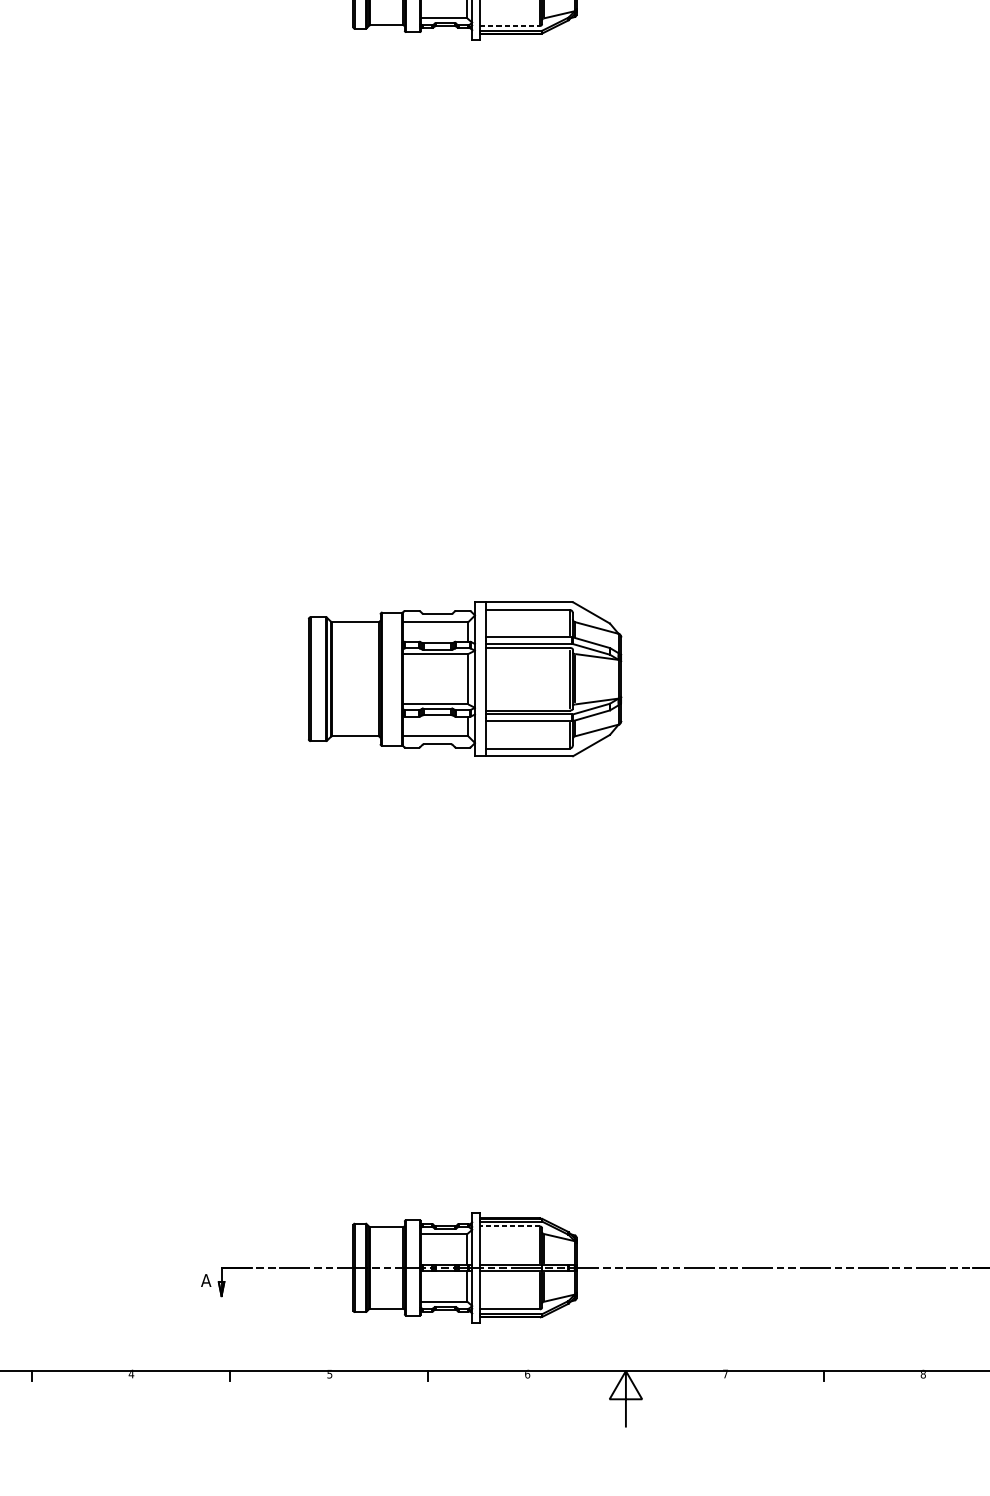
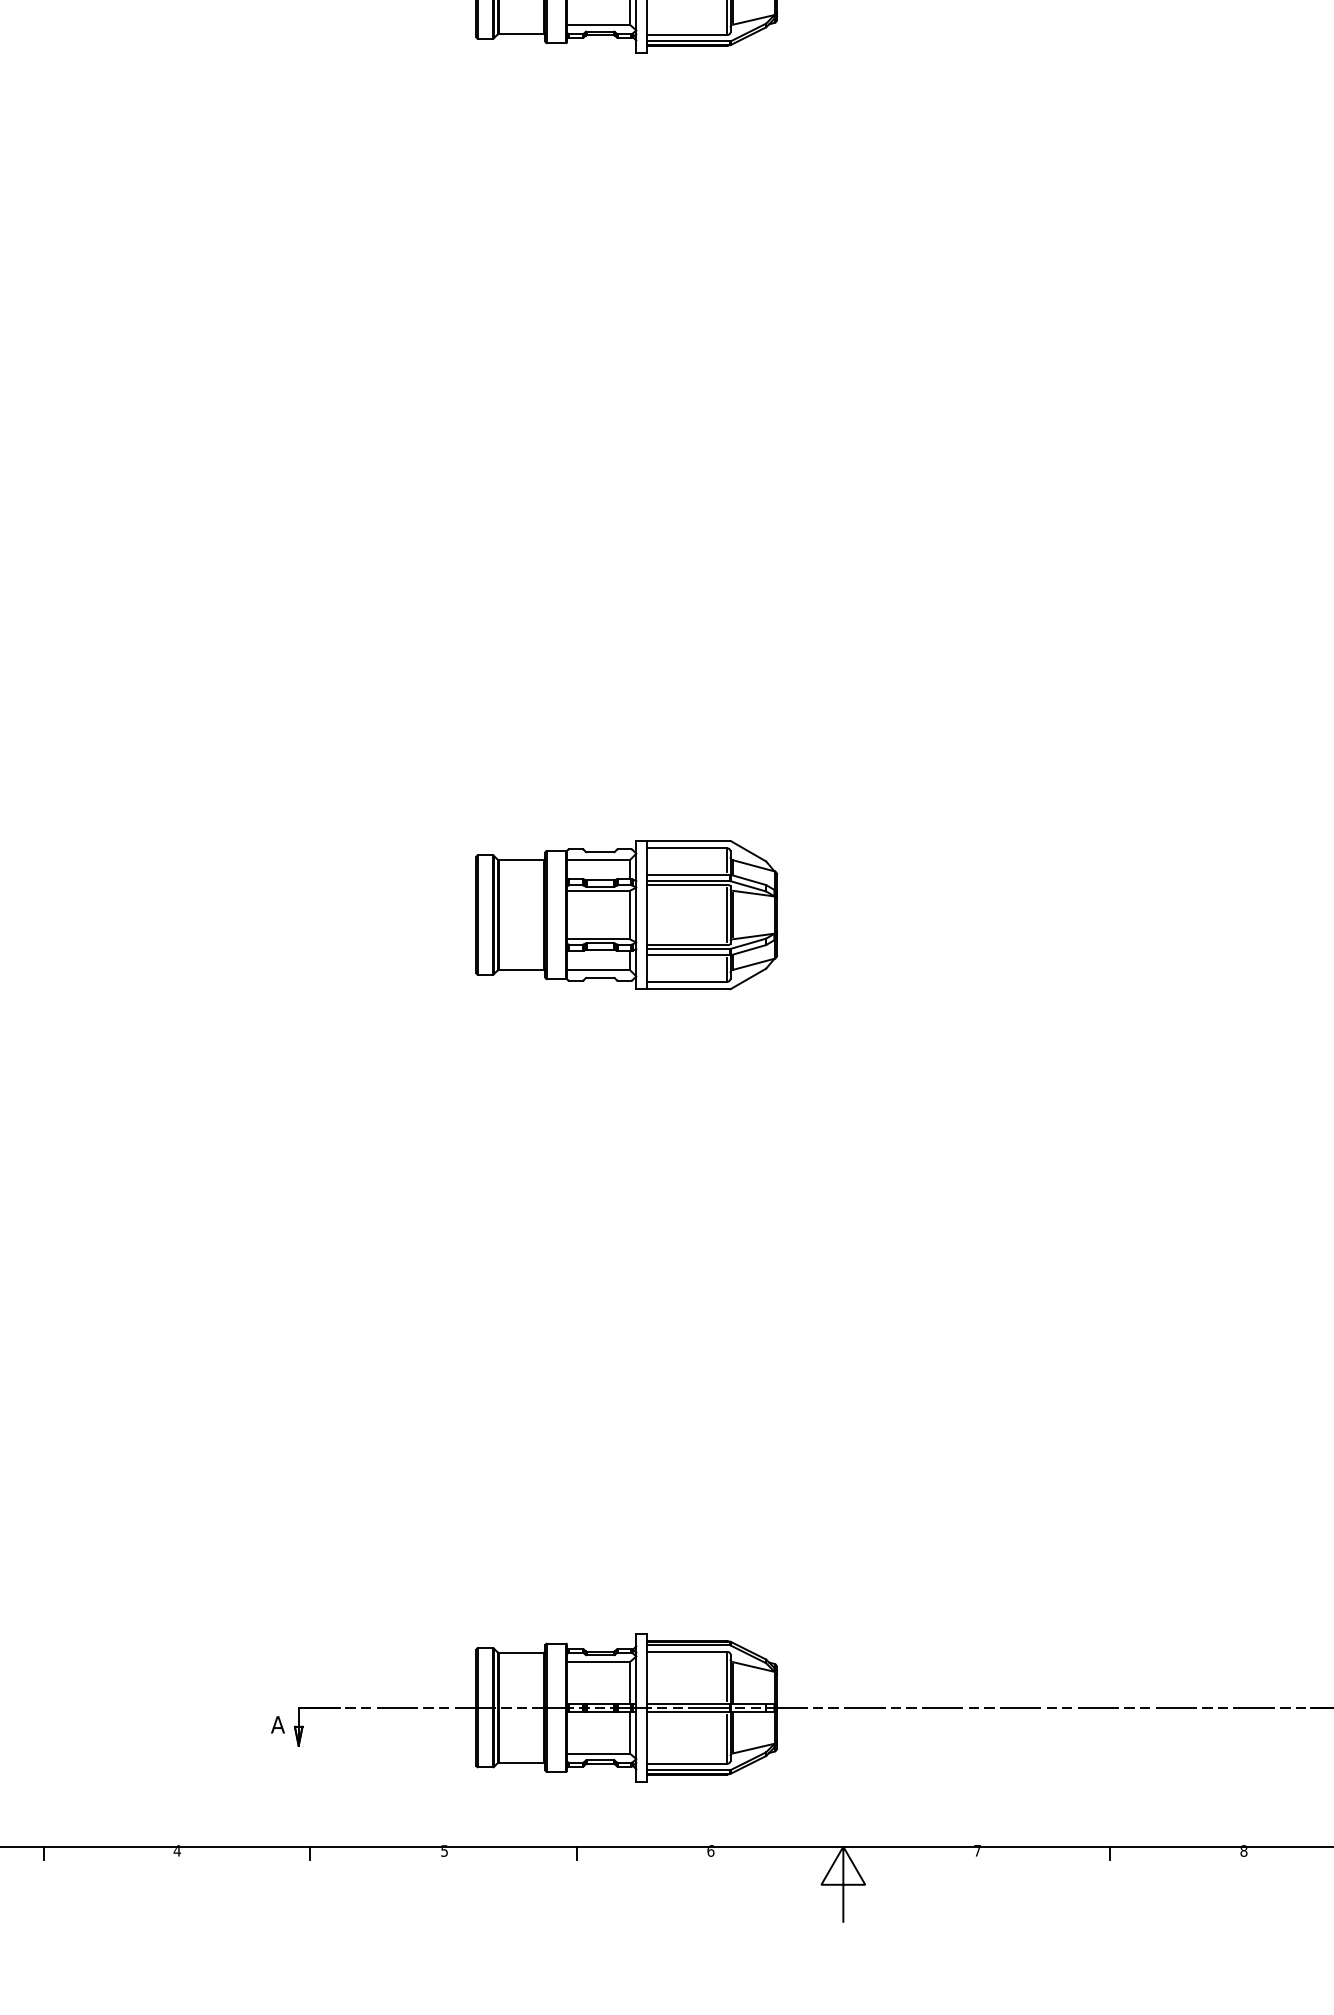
line: (510, 25) -> (687, 34), dashed -> solid
part: (464, 679) -> (626, 915), size x0.71
line: (509, 1226) -> (686, 1651), dashed -> solid

